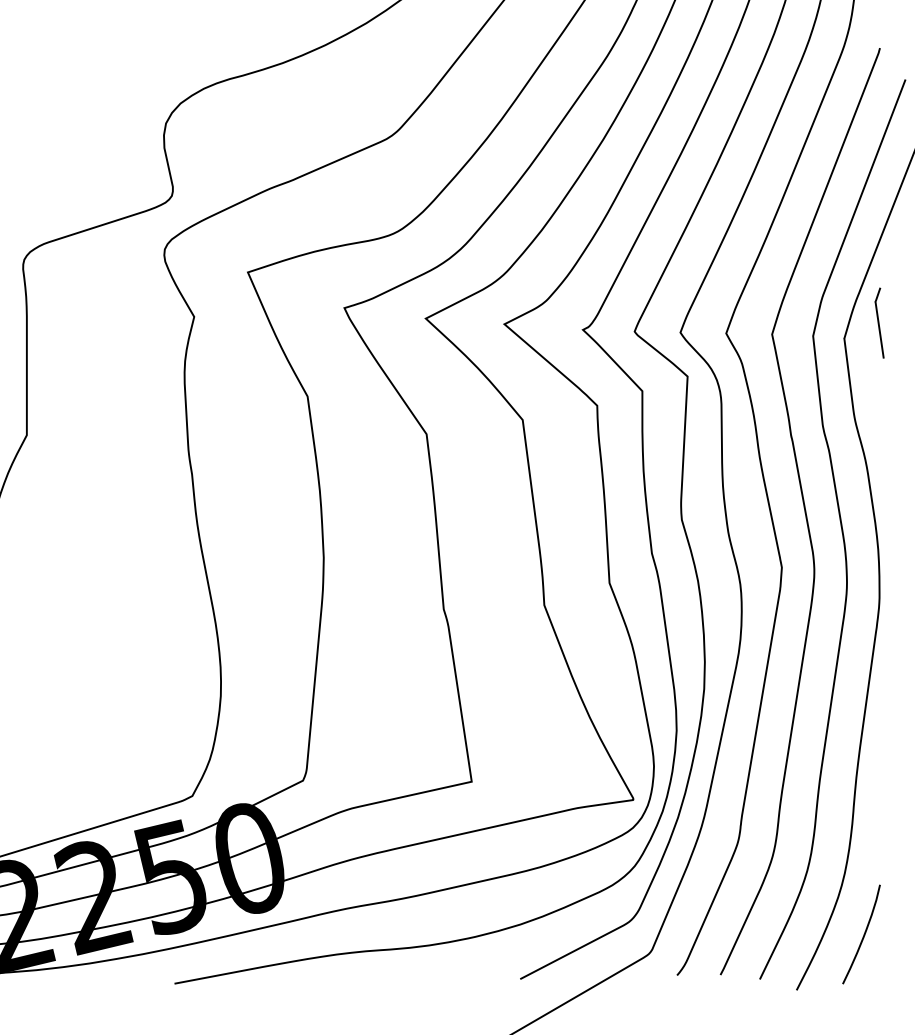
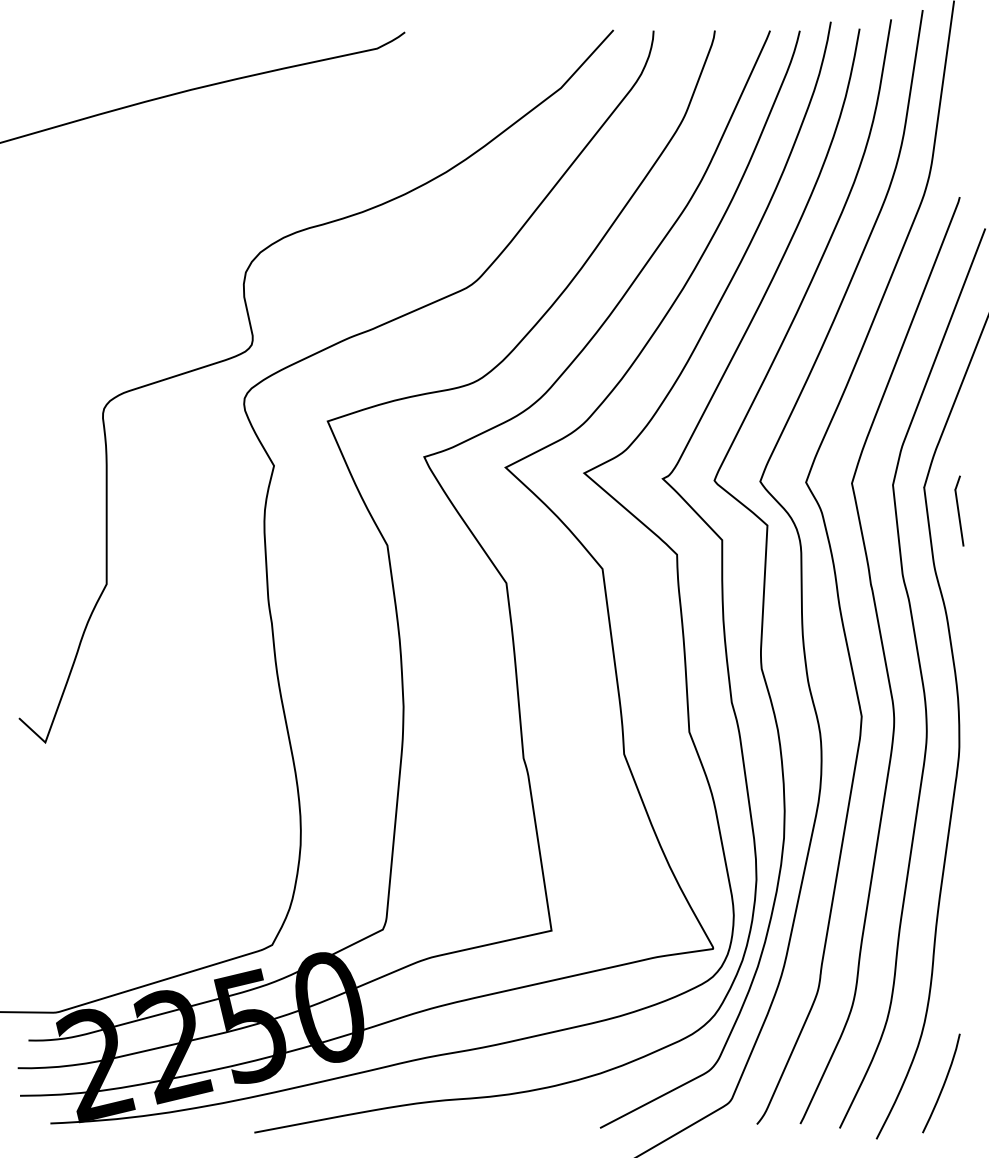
line: (879, 322) -> (959, 510), moved

